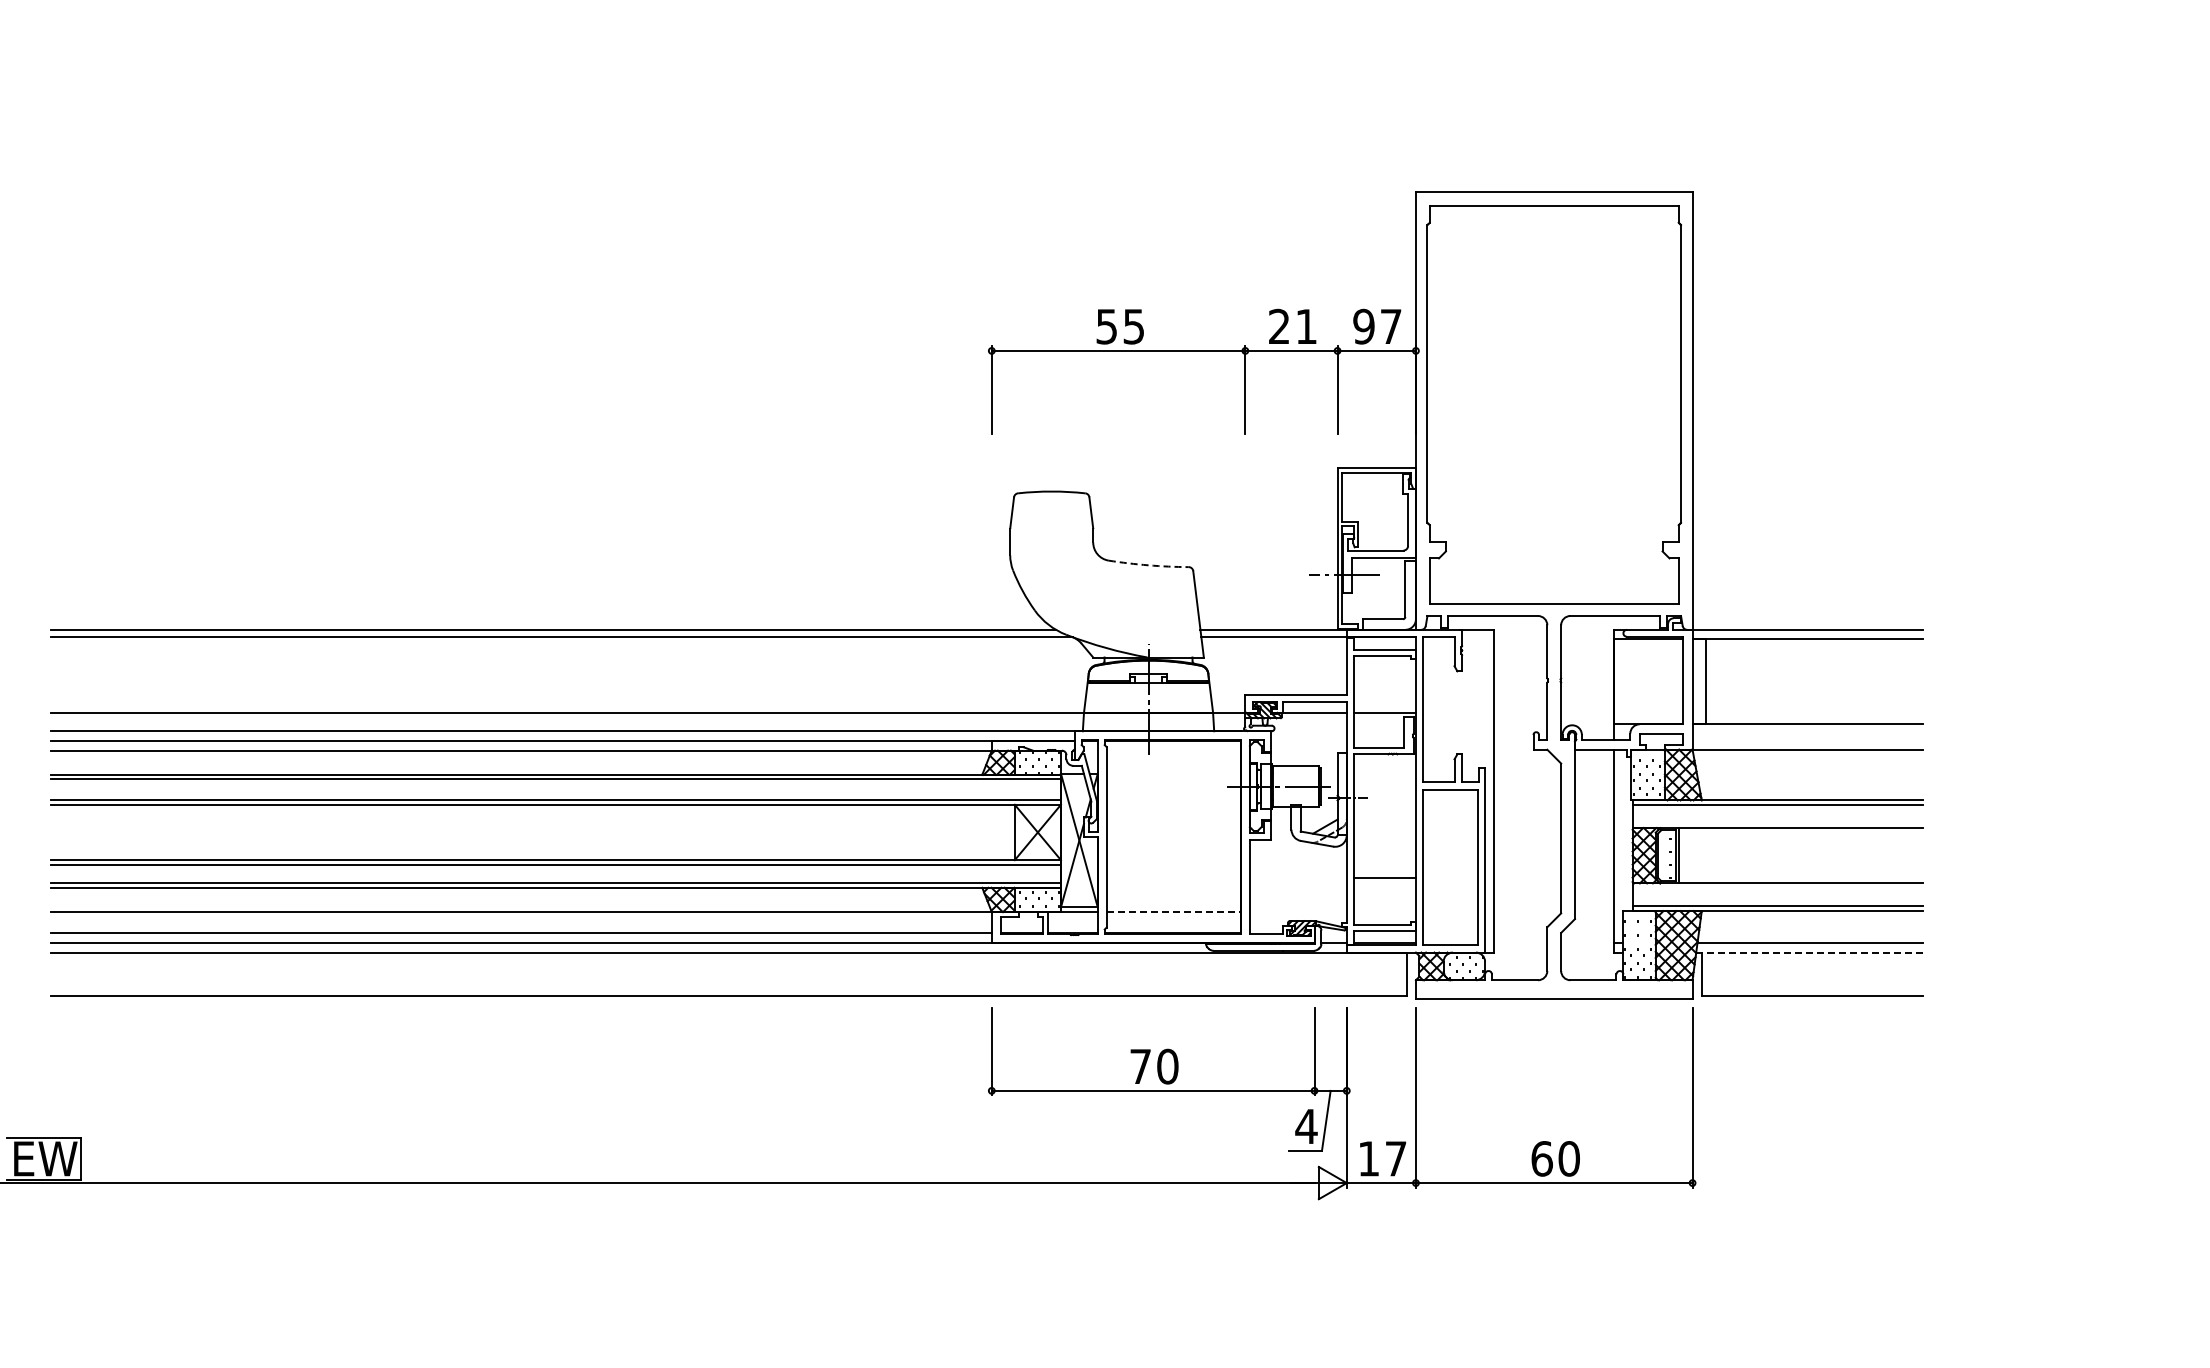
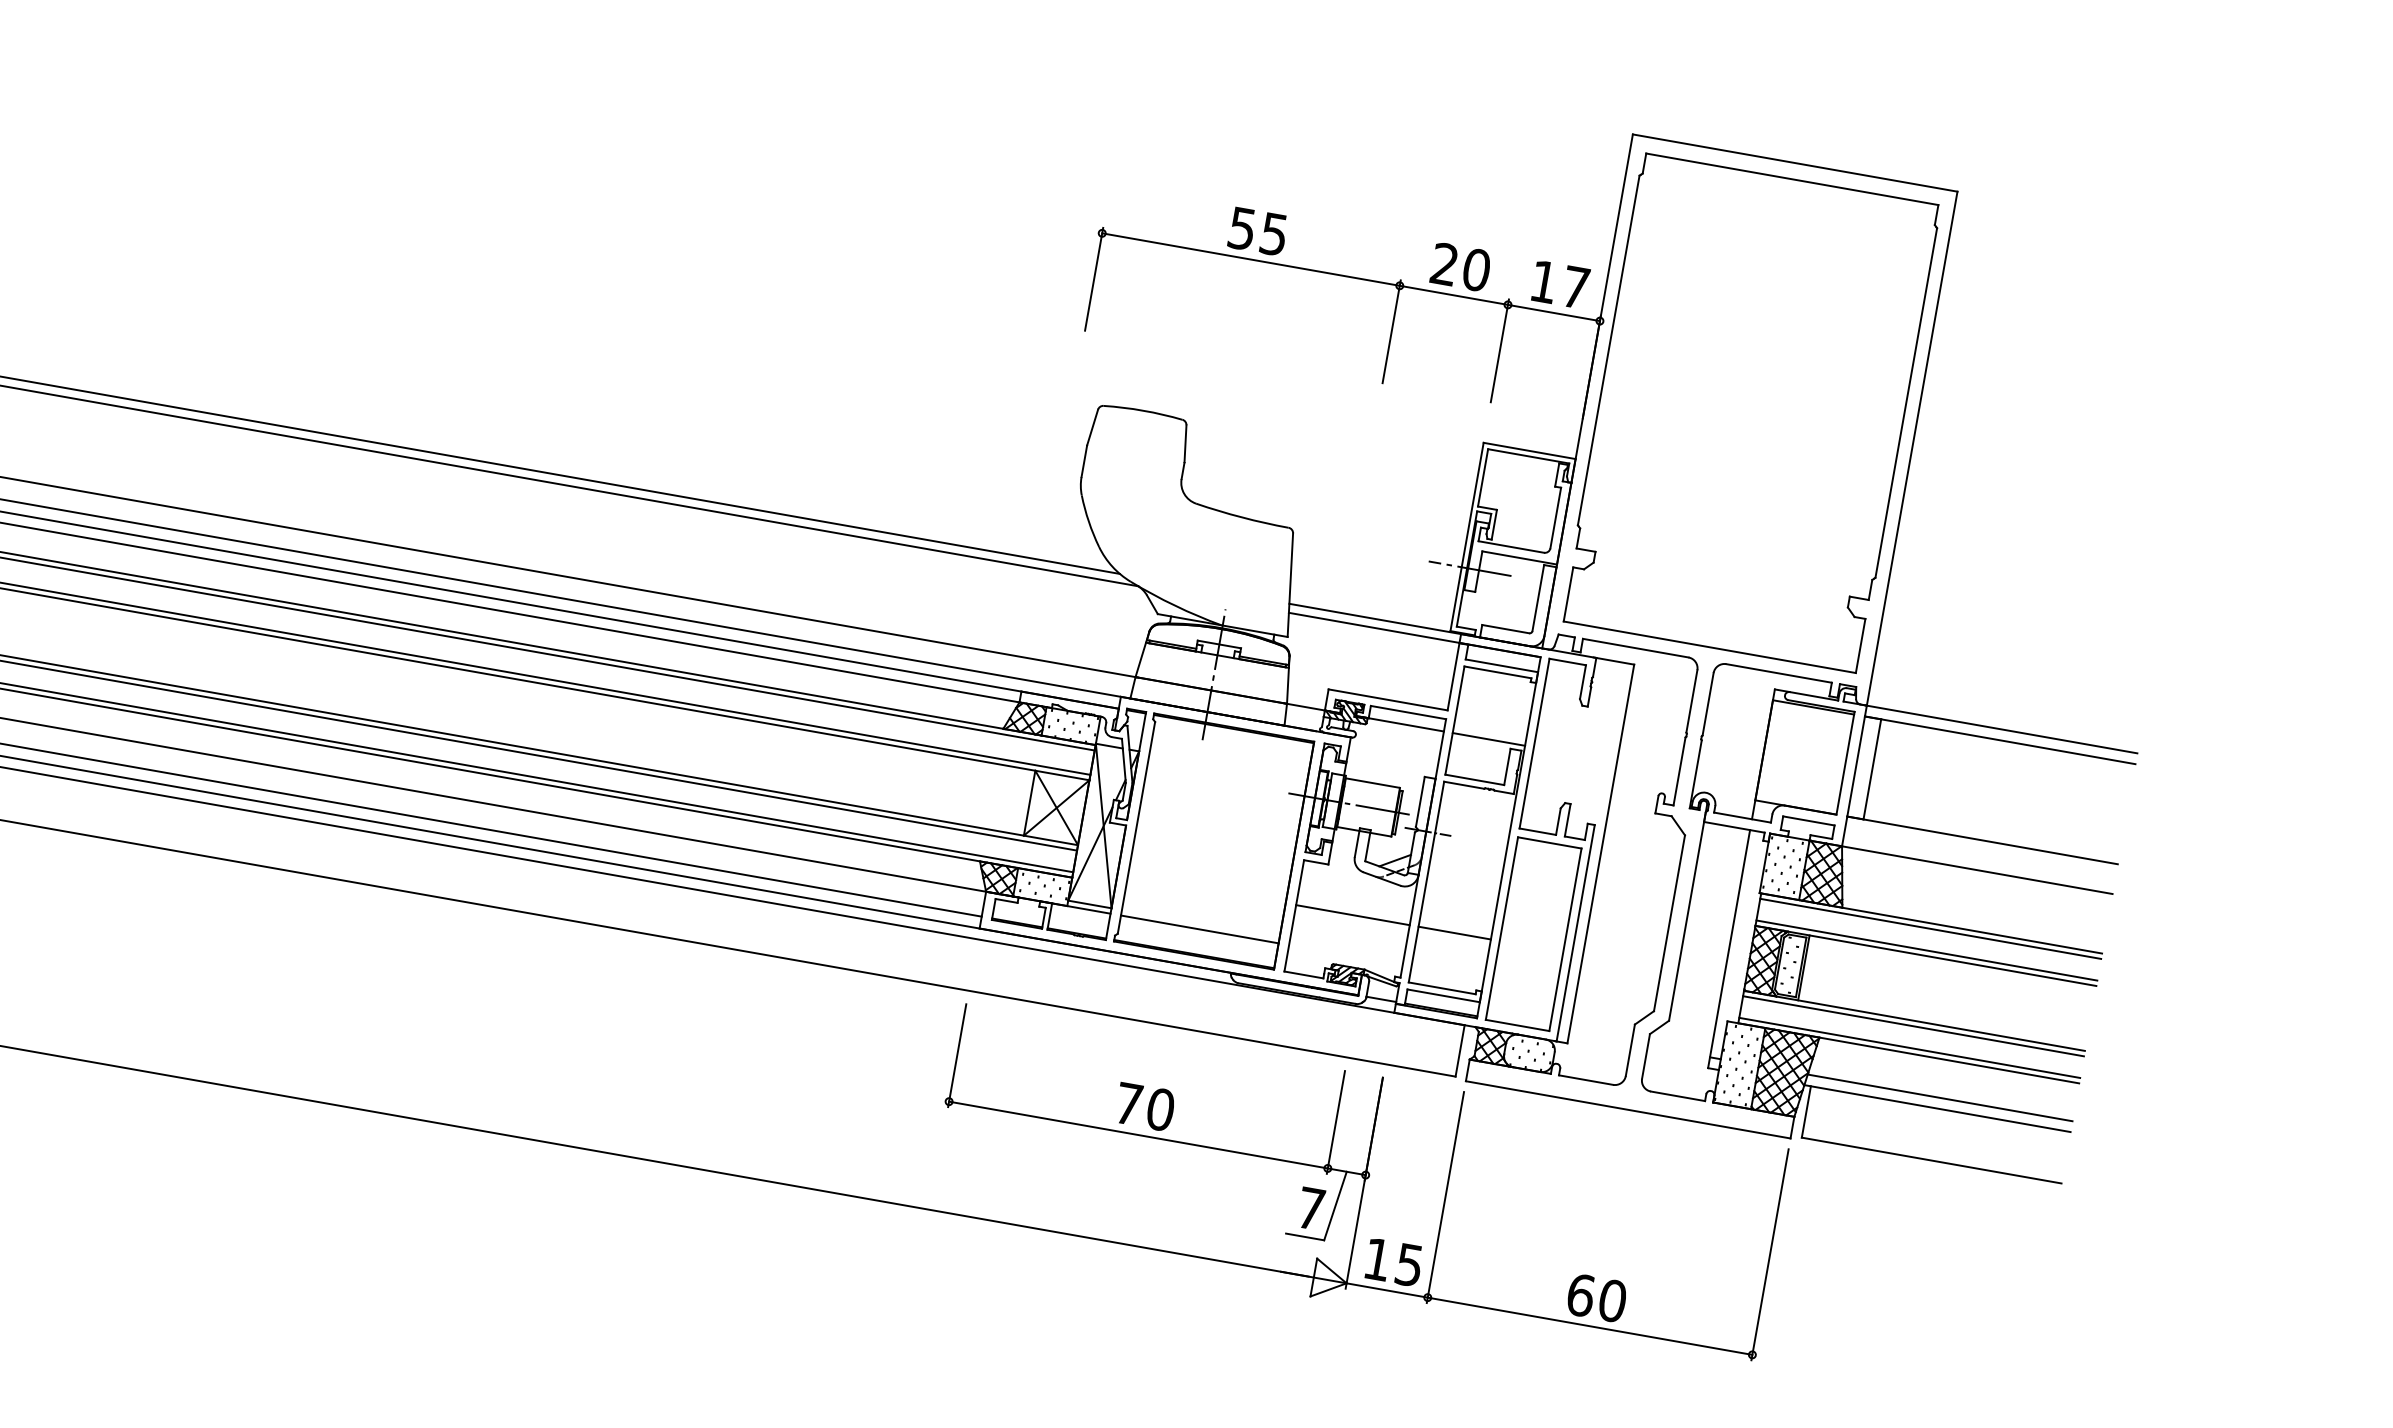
text: (1306, 326) -> (1476, 269), 21 -> 20
text: (1363, 326) -> (1543, 281), 97 -> 17
arc: (1148, 565) -> (1241, 517), dashed -> solid
line: (1777, 823) -> (1926, 950), added
line: (1297, 877) -> (1352, 914), added
line: (1777, 888) -> (1913, 1026), added
line: (1174, 912) -> (1200, 930), dashed -> solid
line: (1809, 952) -> (1937, 1108), dashed -> solid
text: (1306, 1126) -> (1311, 1208), 4 -> 7
text: (1395, 1158) -> (1408, 1264), 17 -> 15

